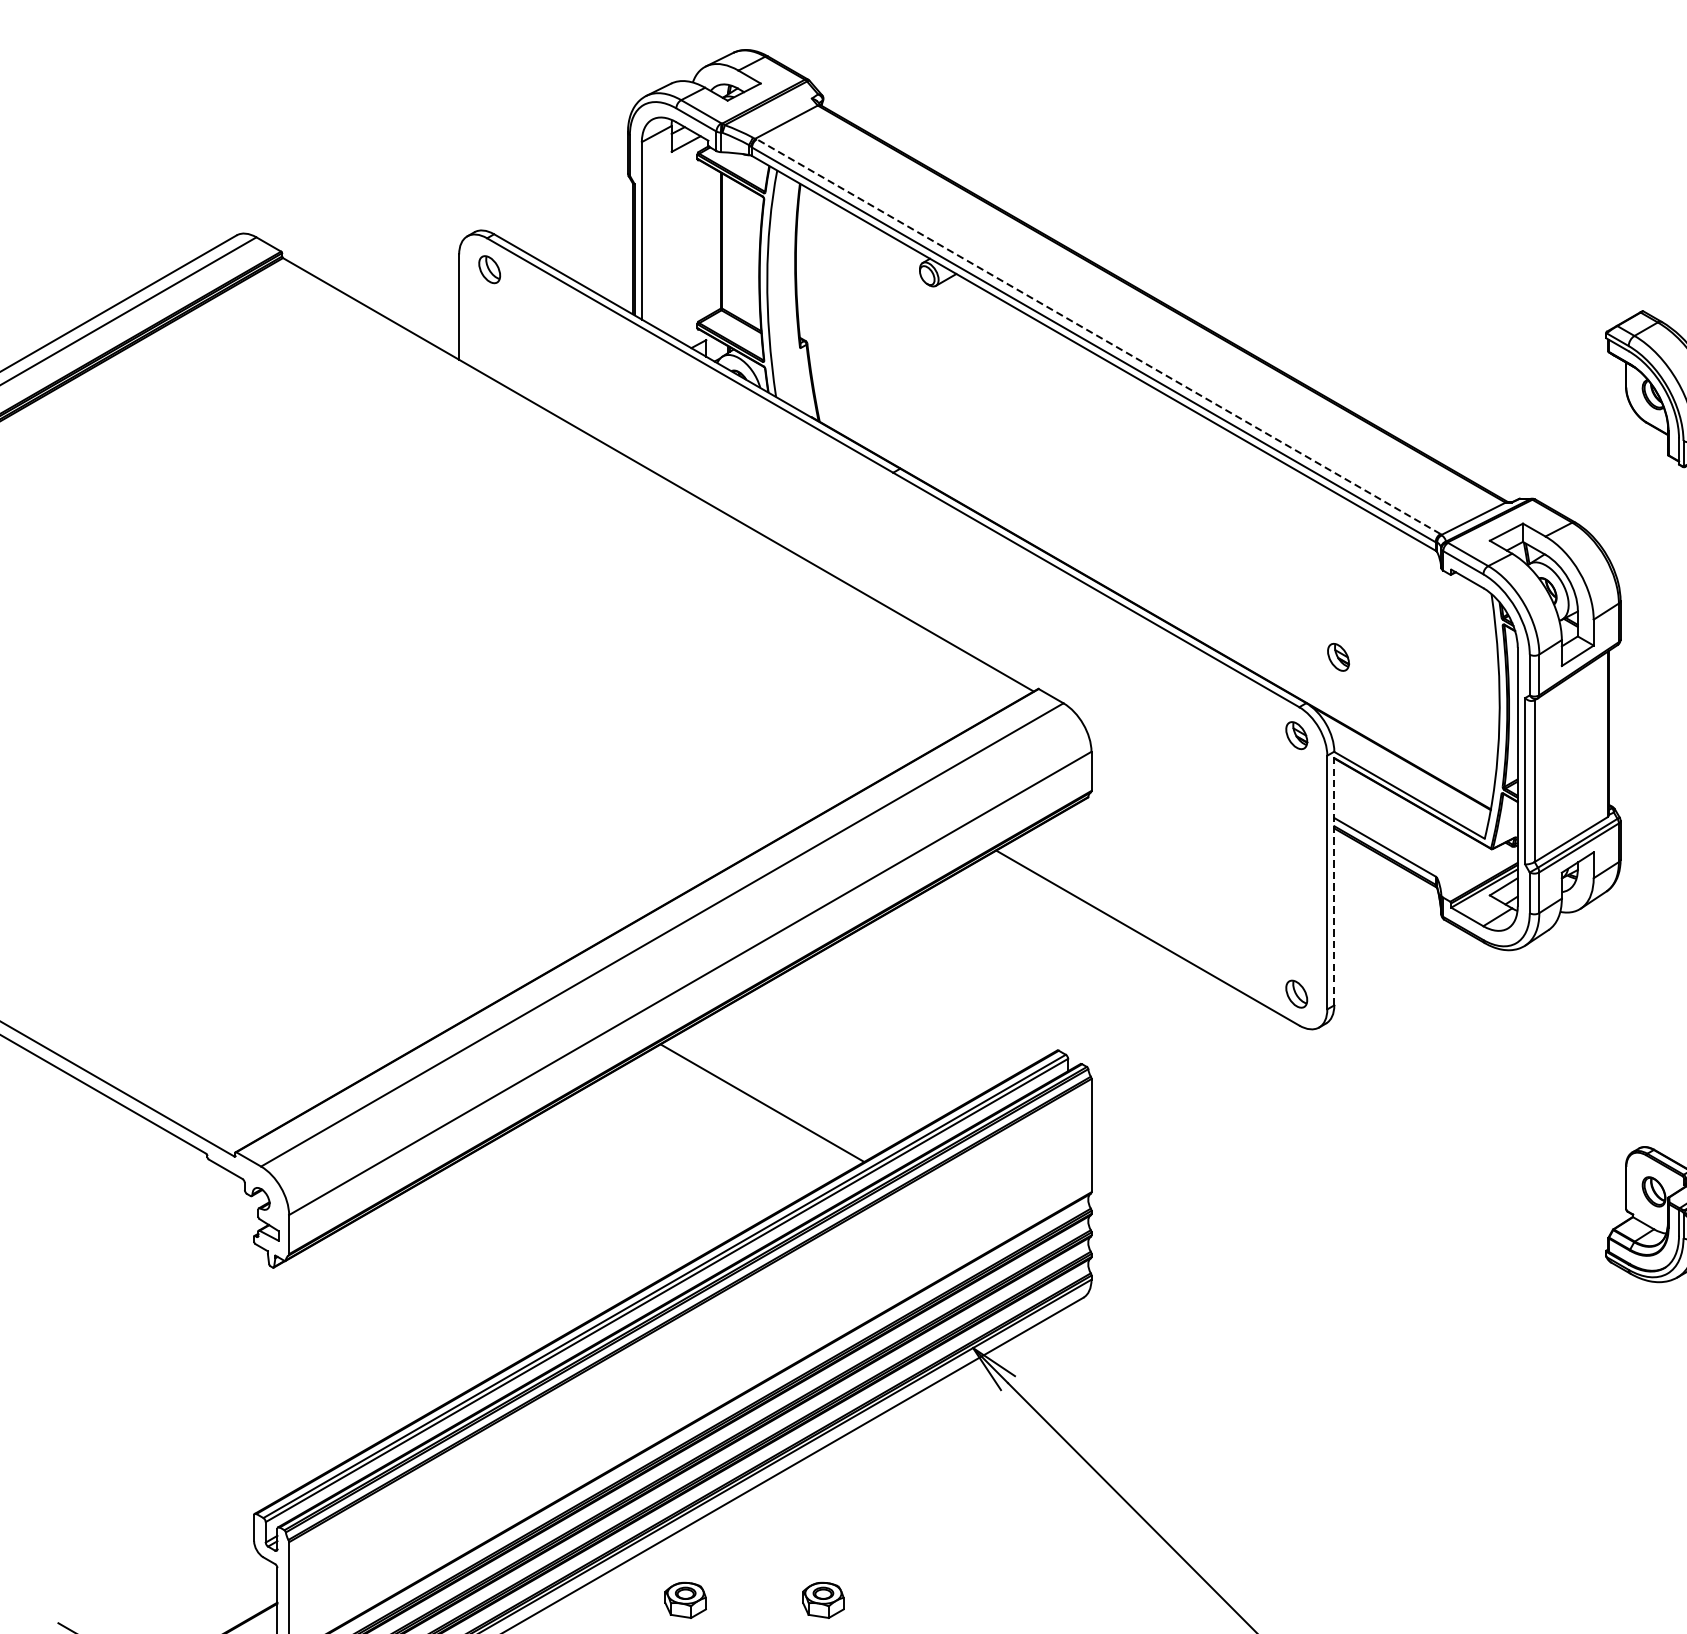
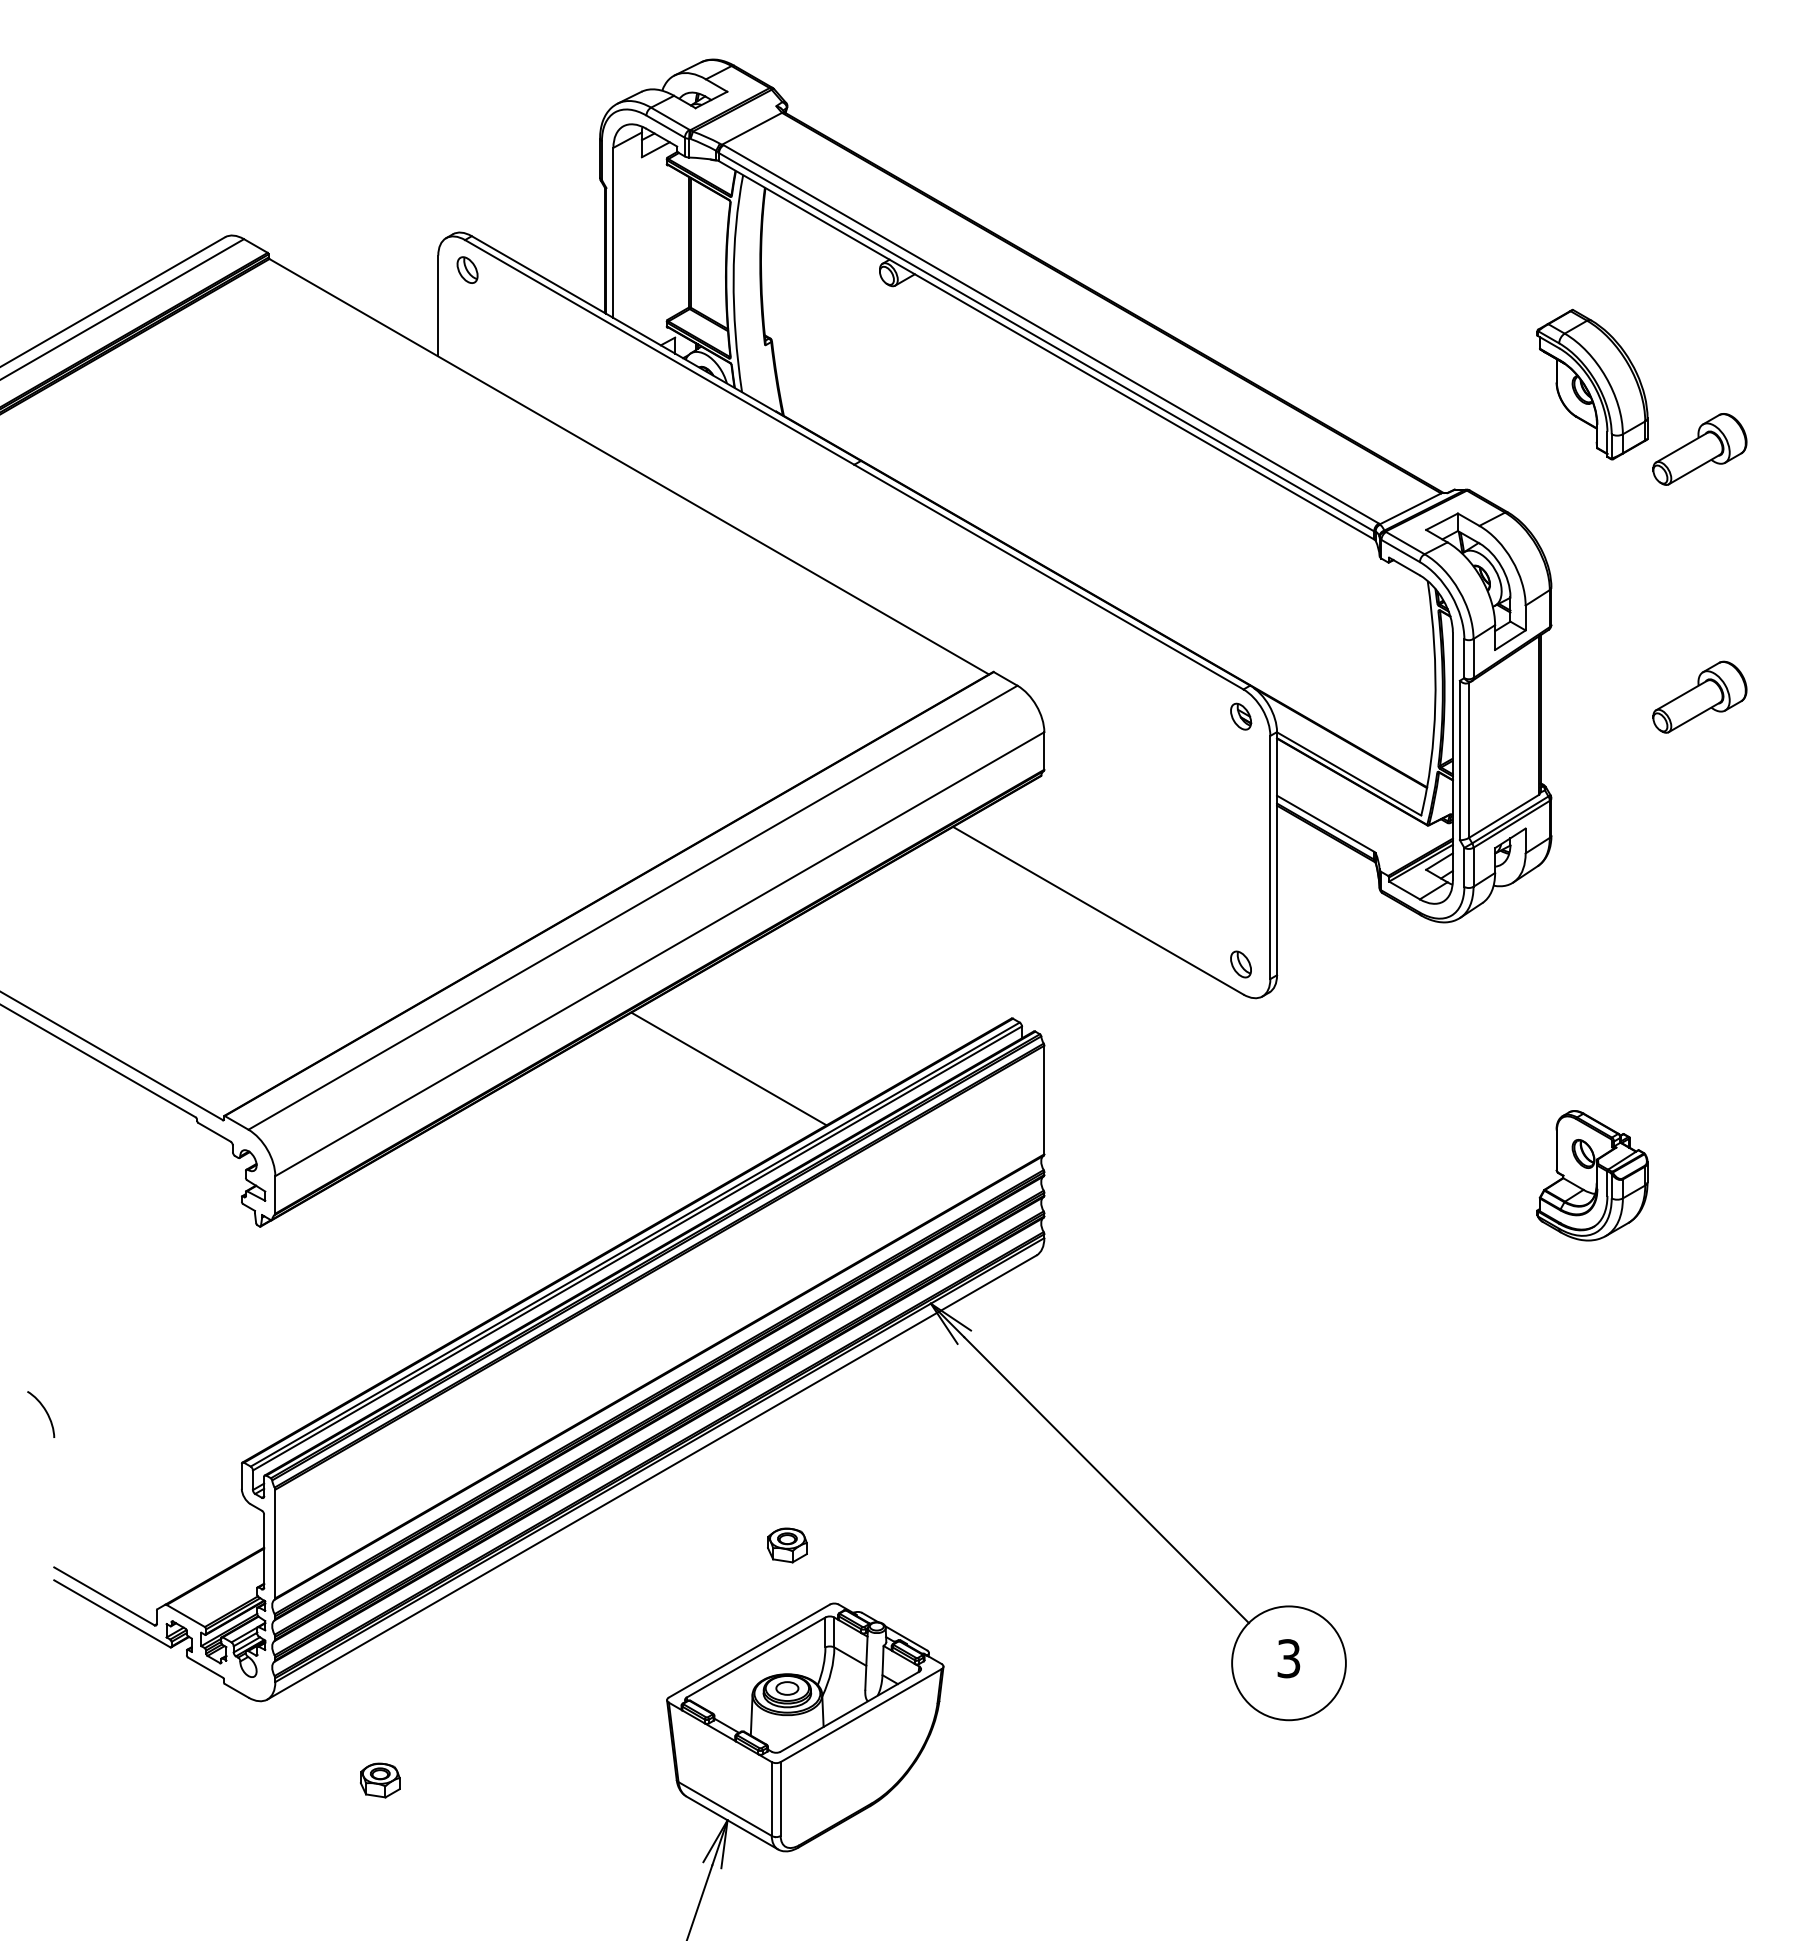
line: (1097, 336) -> (1050, 334), dashed -> solid
part: (1338, 657) -> (1281, 641), removed
line: (1334, 878) -> (1277, 853), dashed -> solid
curve: (49, 1461) -> (45, 1412), added
part: (685, 1600) -> (655, 1545), removed

